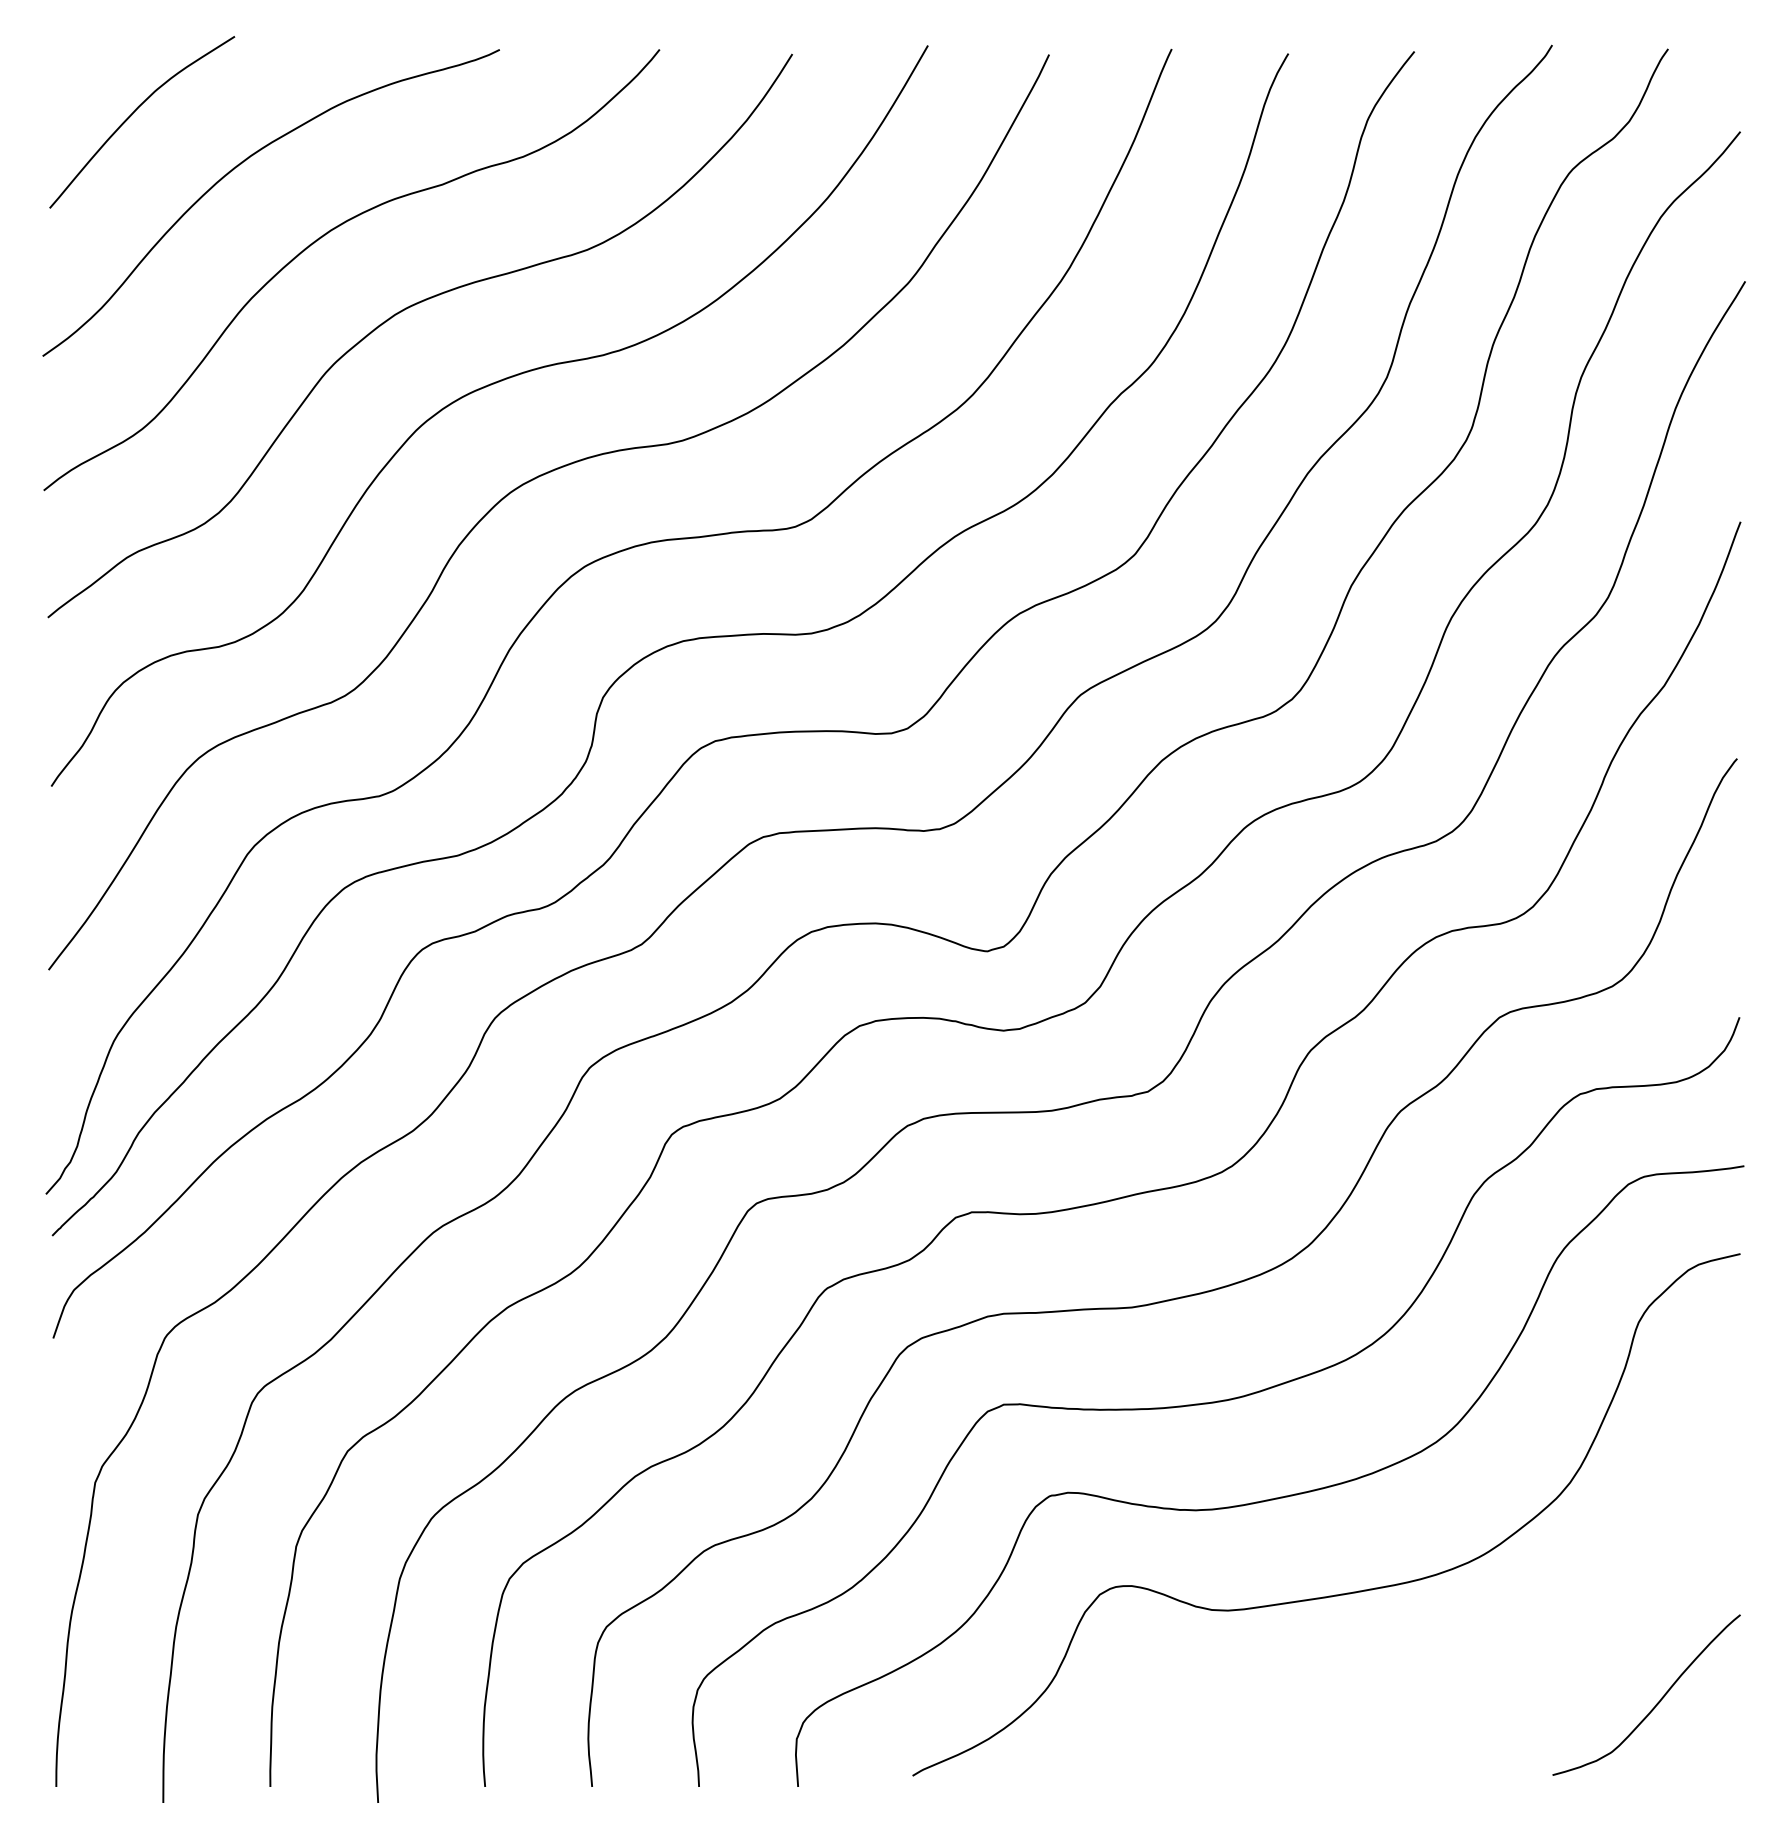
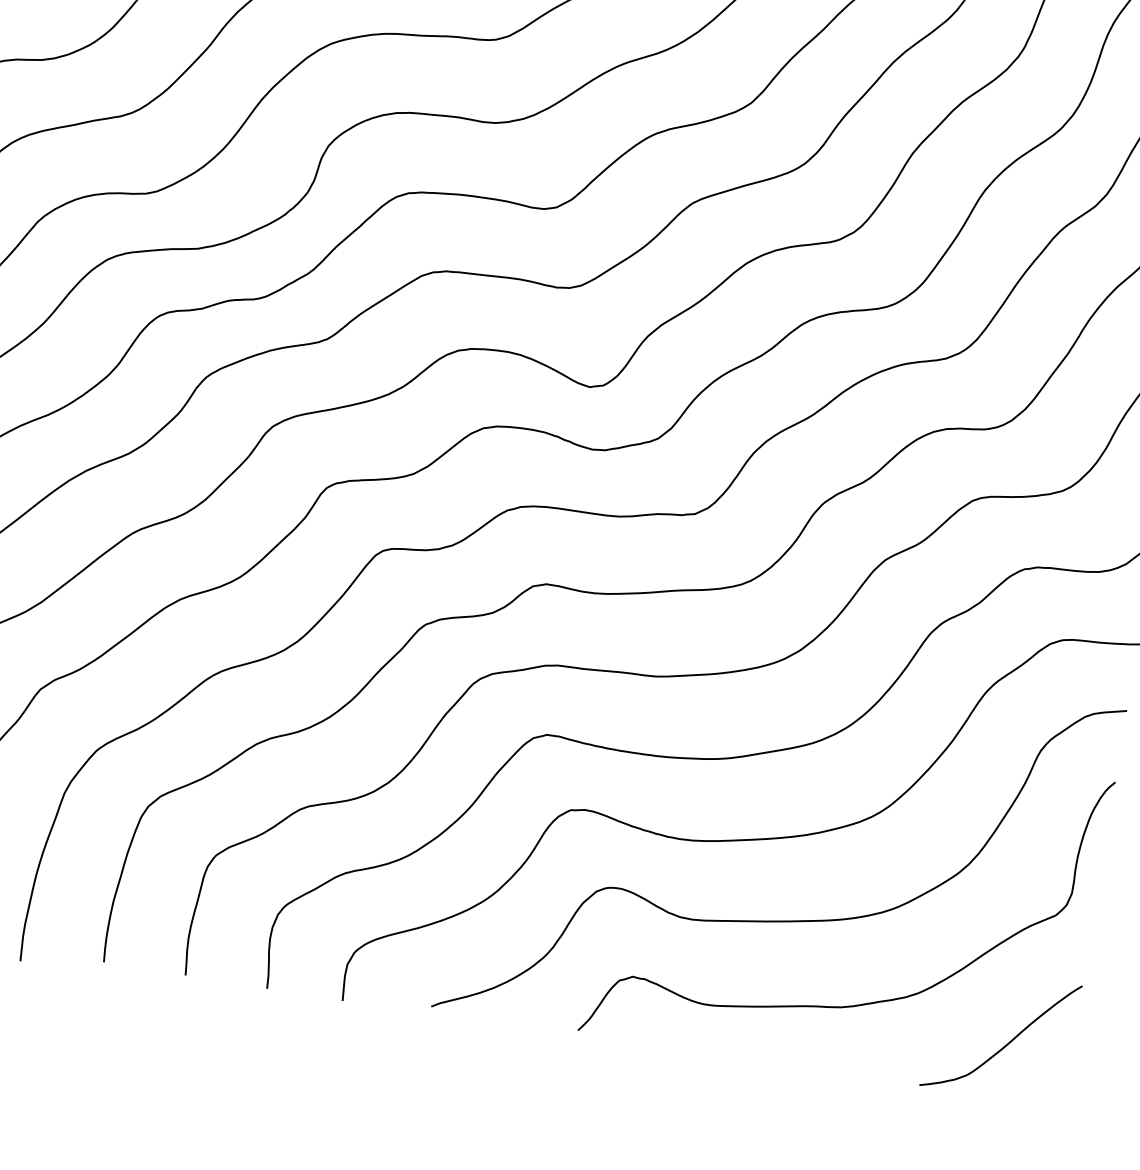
curve: (1464, 1682) -> (863, 1003), added

